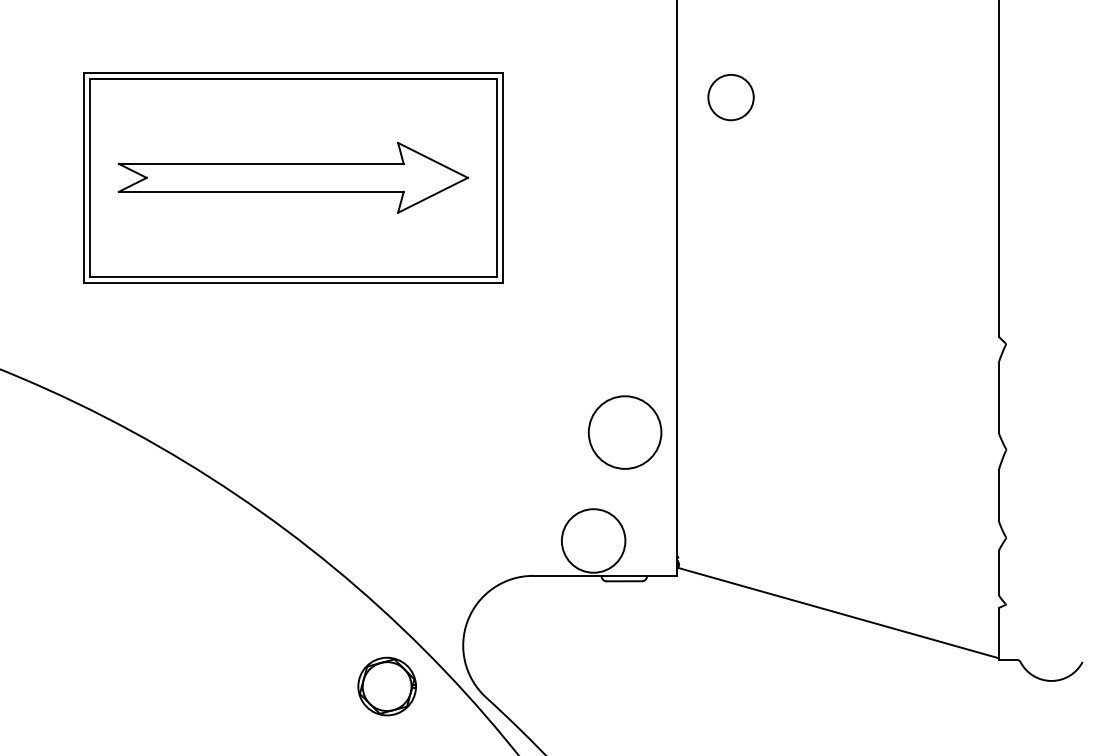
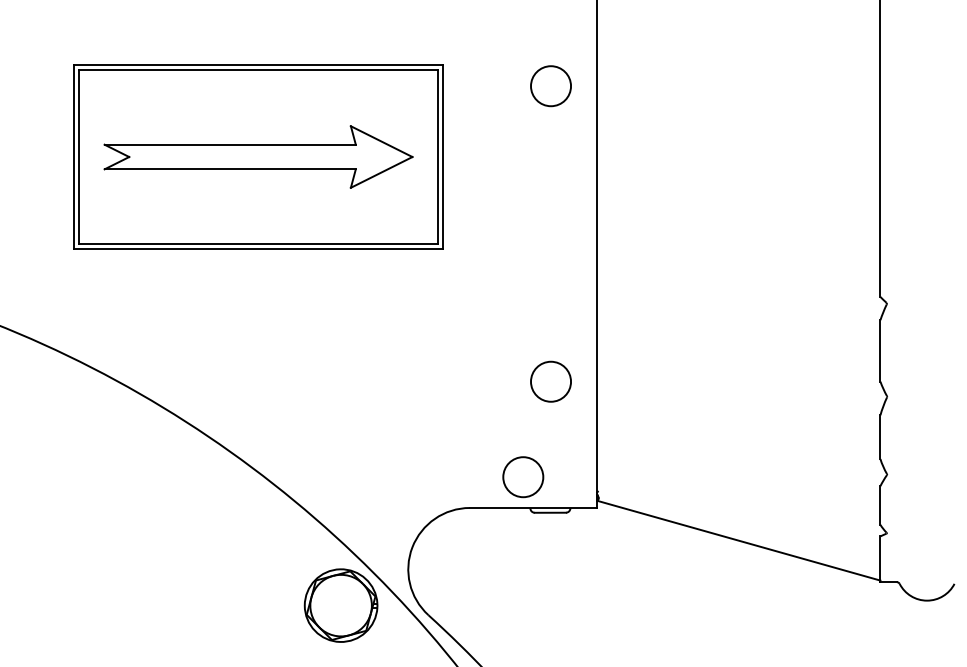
circle: (730, 97) -> (550, 86), moved
circle: (624, 432) -> (550, 381), size x0.62
circle: (593, 540) -> (523, 476), size x0.71
part: (387, 686) -> (341, 605), size x1.43

